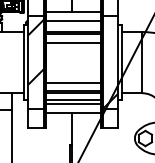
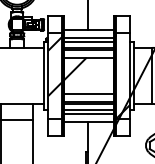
line: (73, 25) -> (89, 41), added
hatch: (58, 54) -> (75, 68), added

